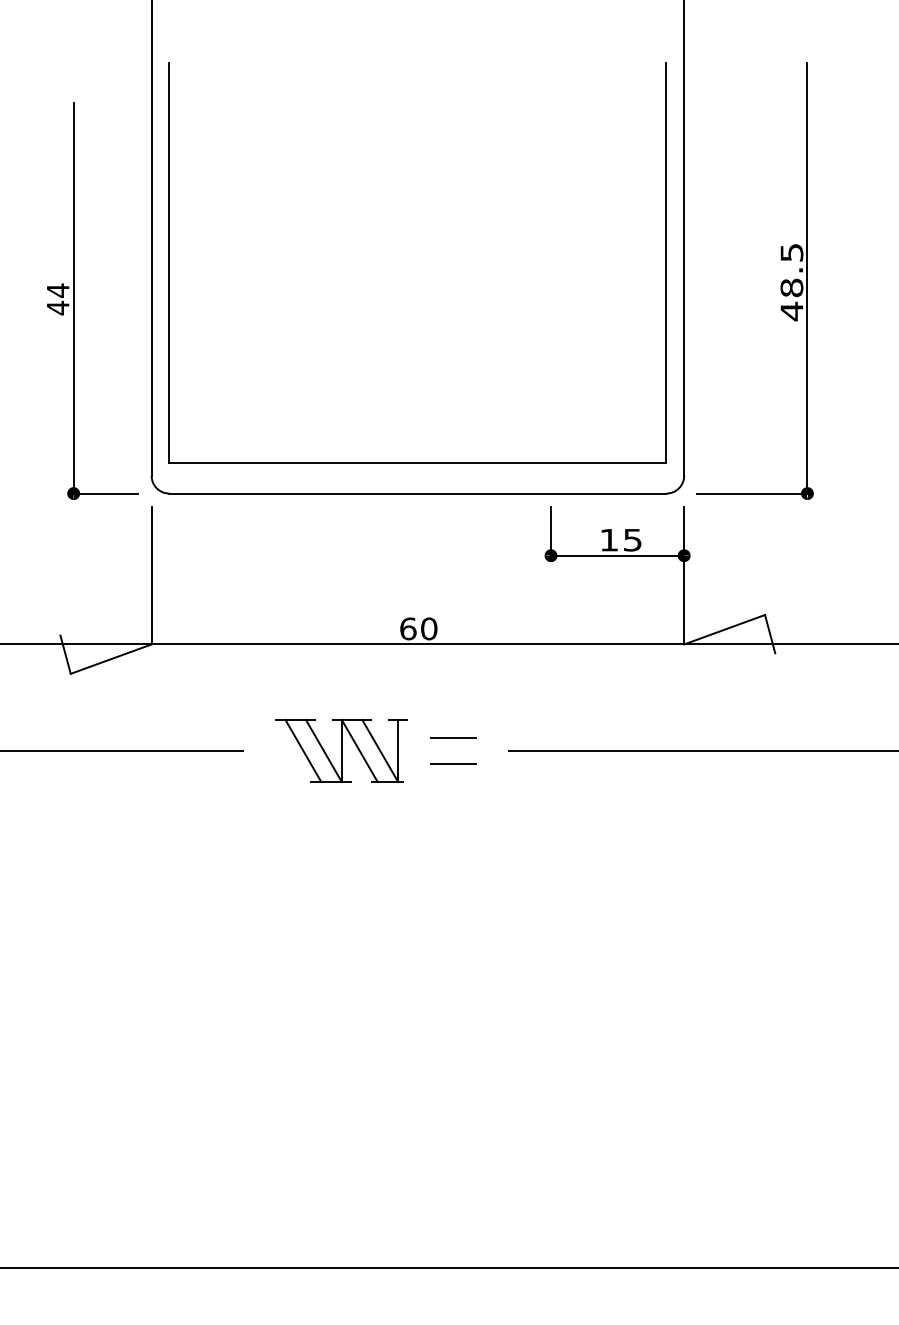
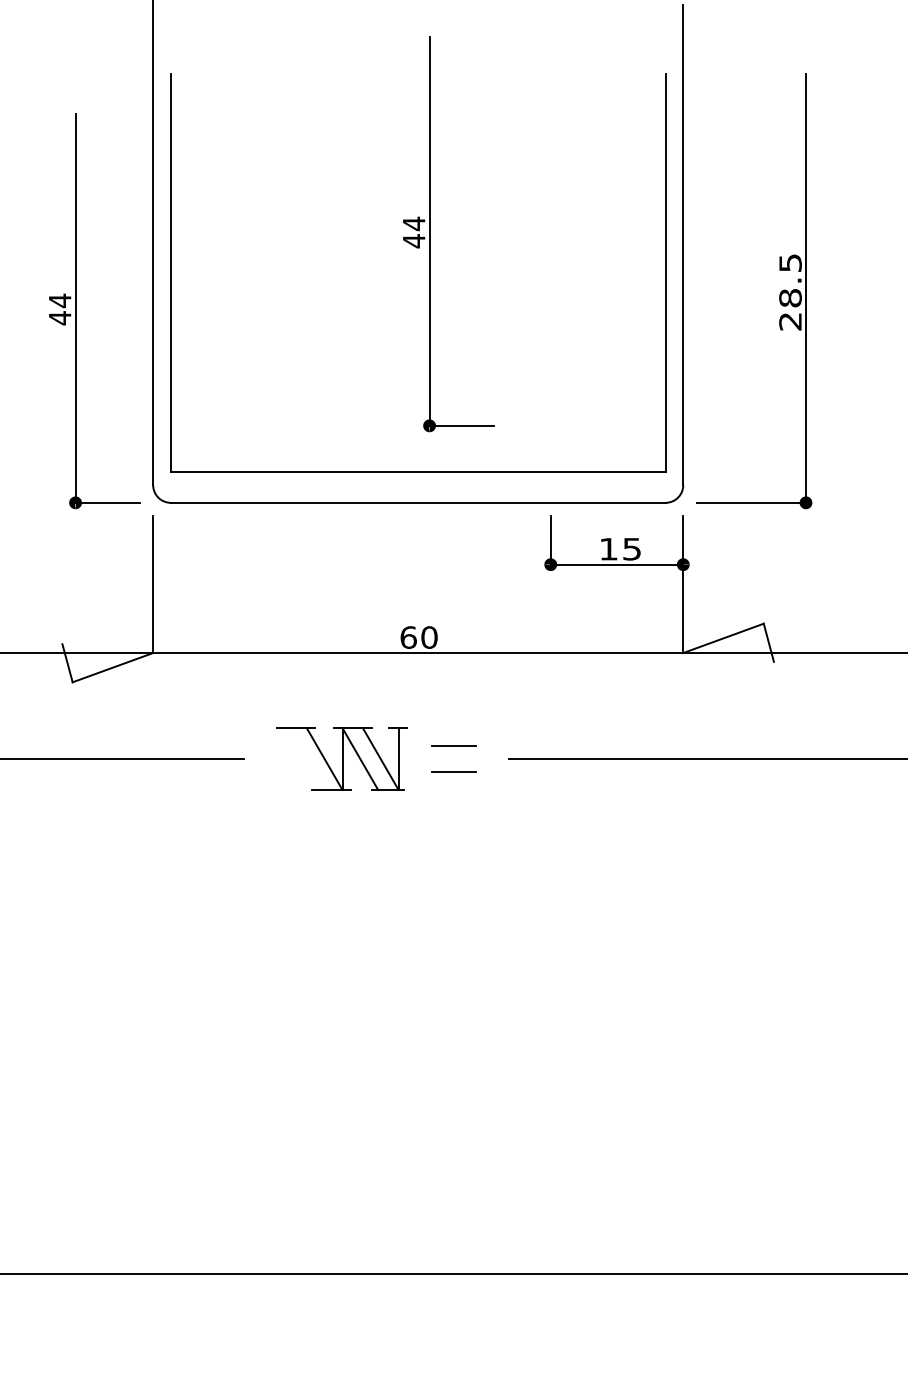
part: (430, 223) -> (430, 234), added
text: (791, 311) -> (790, 321), 48.5 -> 28.5
line: (303, 750) -> (304, 758), removed

